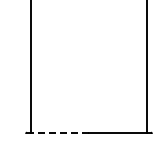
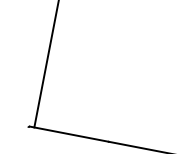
line: (58, 132) -> (69, 134), dashed -> solid

